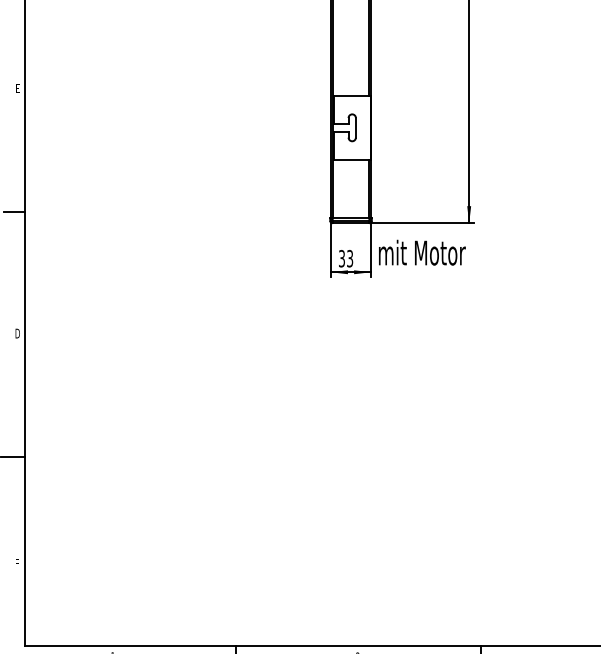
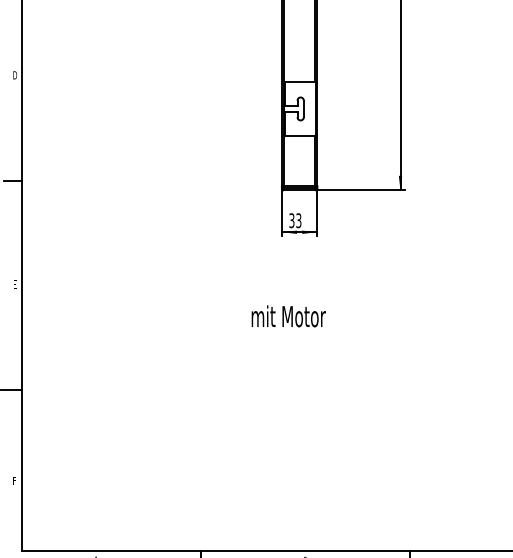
text: (17, 88) -> (14, 75), E -> D
text: (422, 252) -> (288, 316), moved
text: (17, 333) -> (14, 284), D -> E

